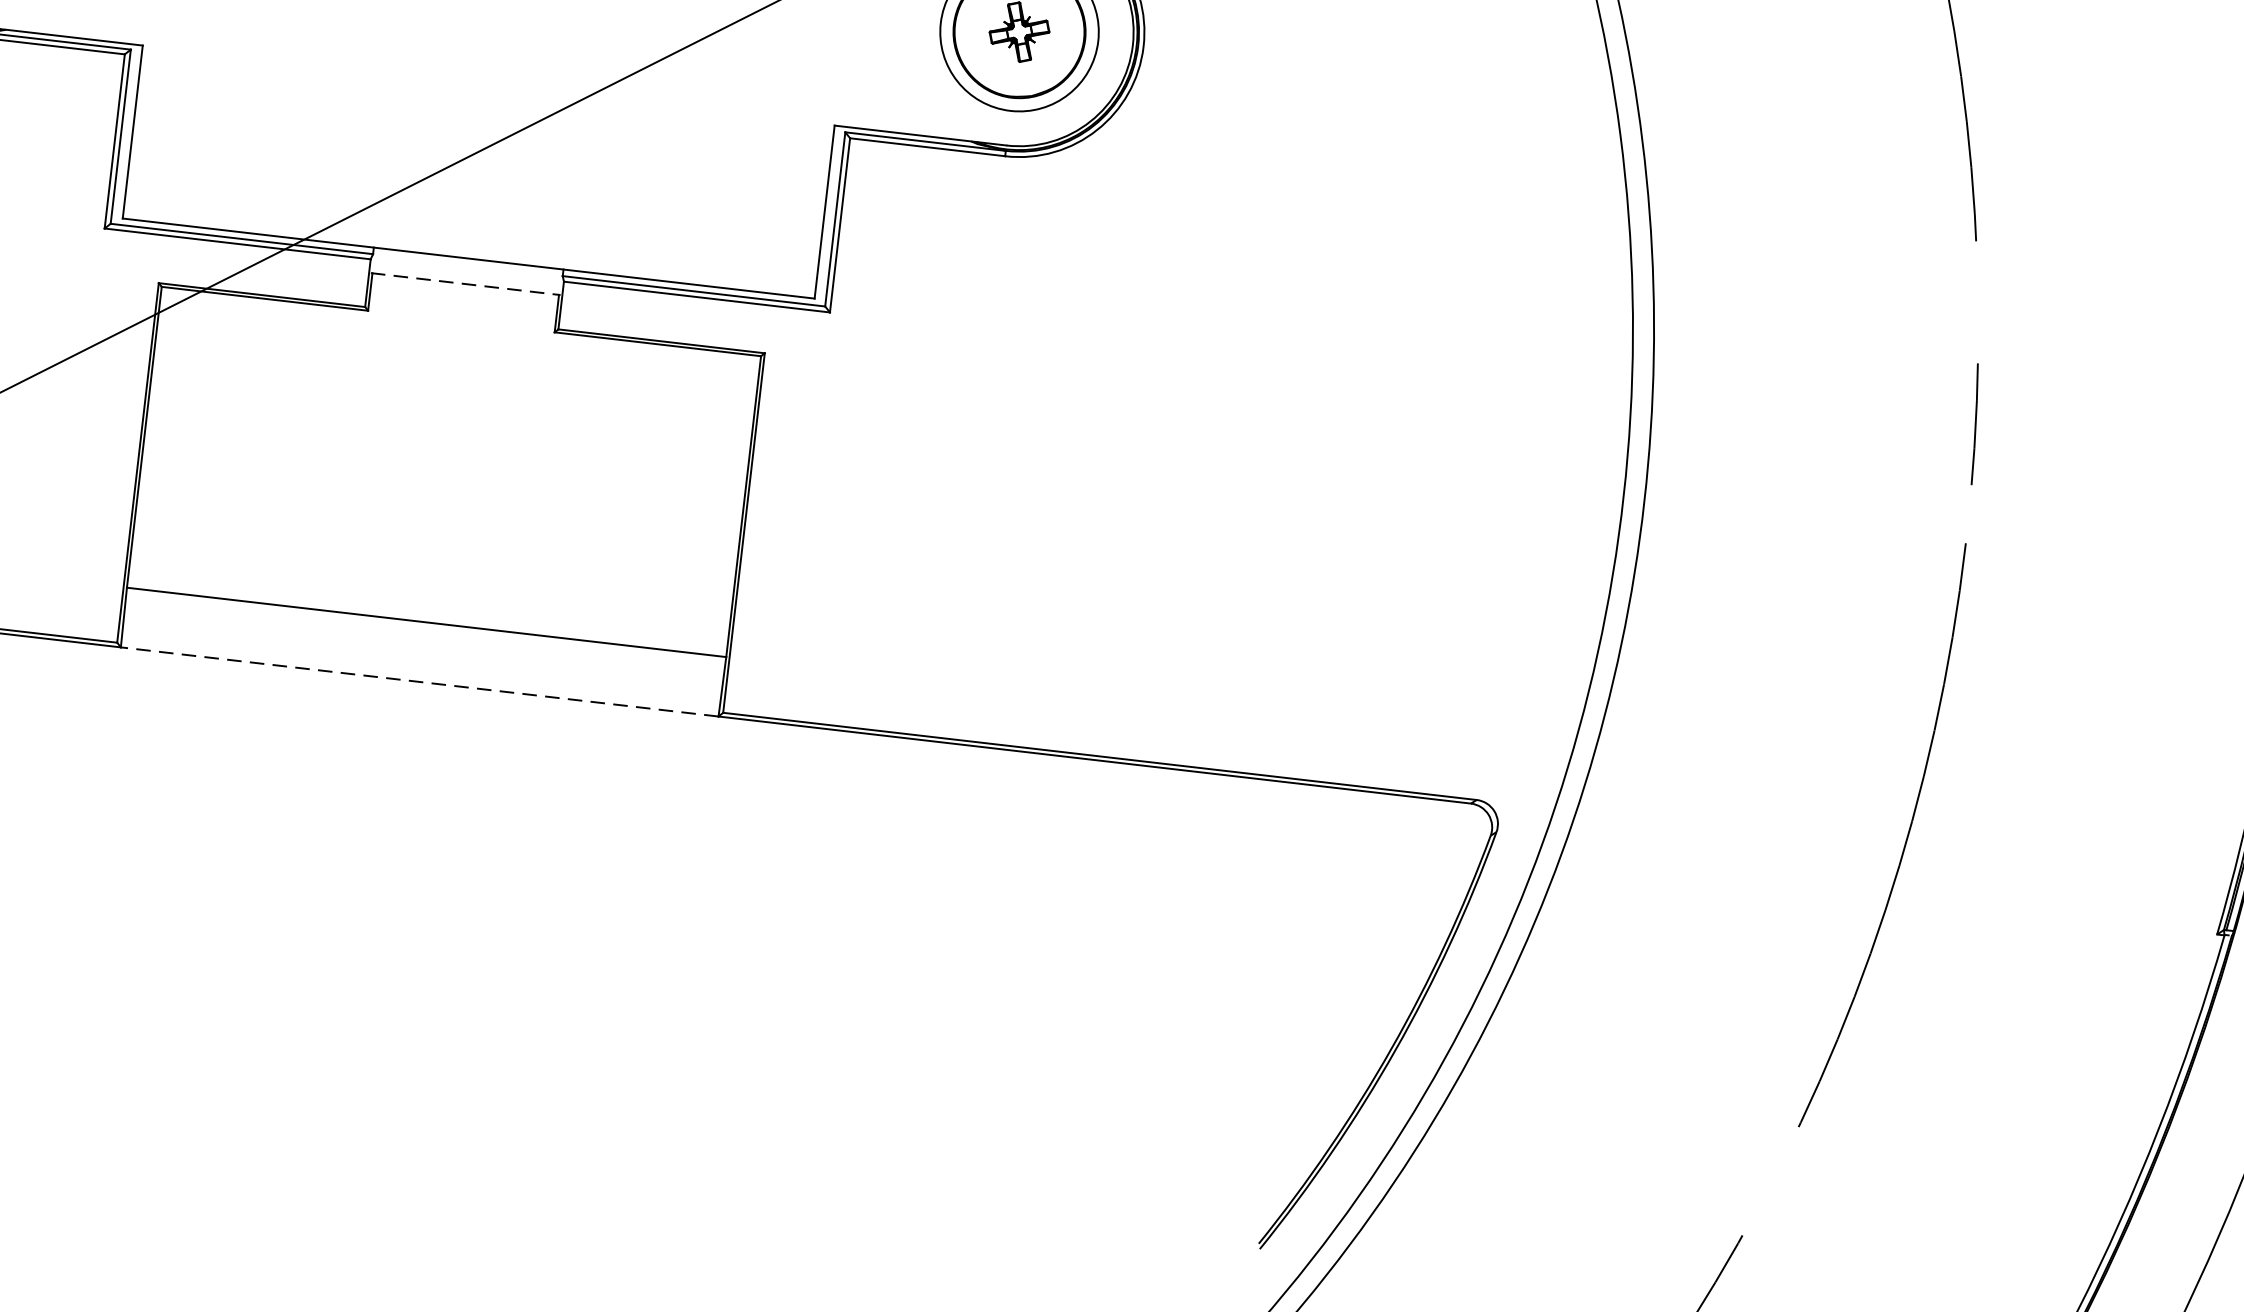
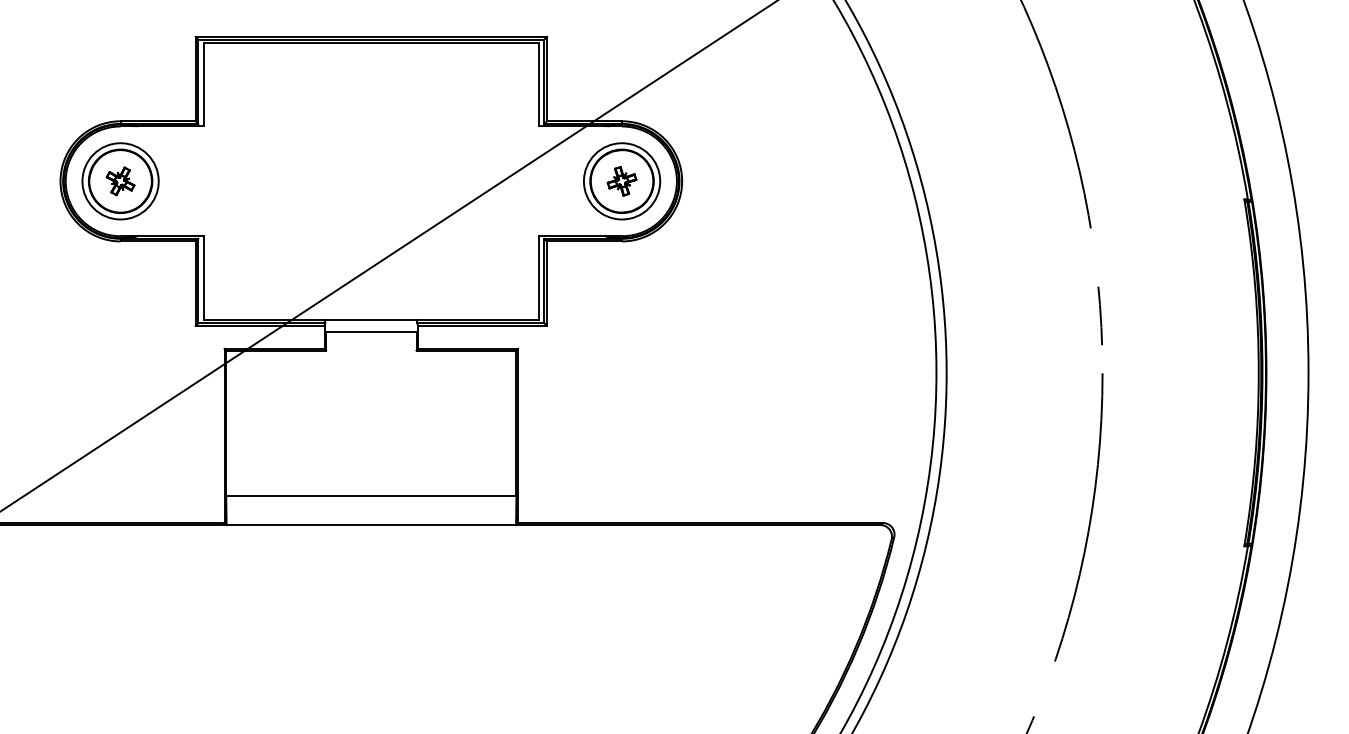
line: (466, 284) -> (371, 332), dashed -> solid
line: (419, 682) -> (371, 525), dashed -> solid

